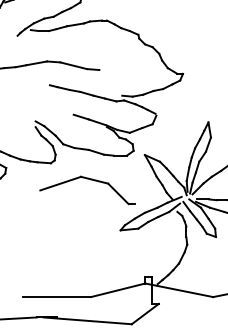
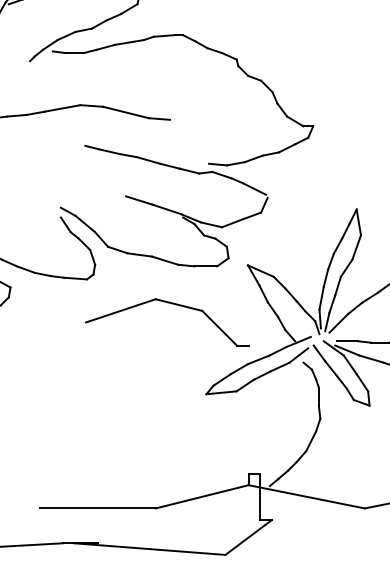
part: (90, 180) -> (171, 305), moved

